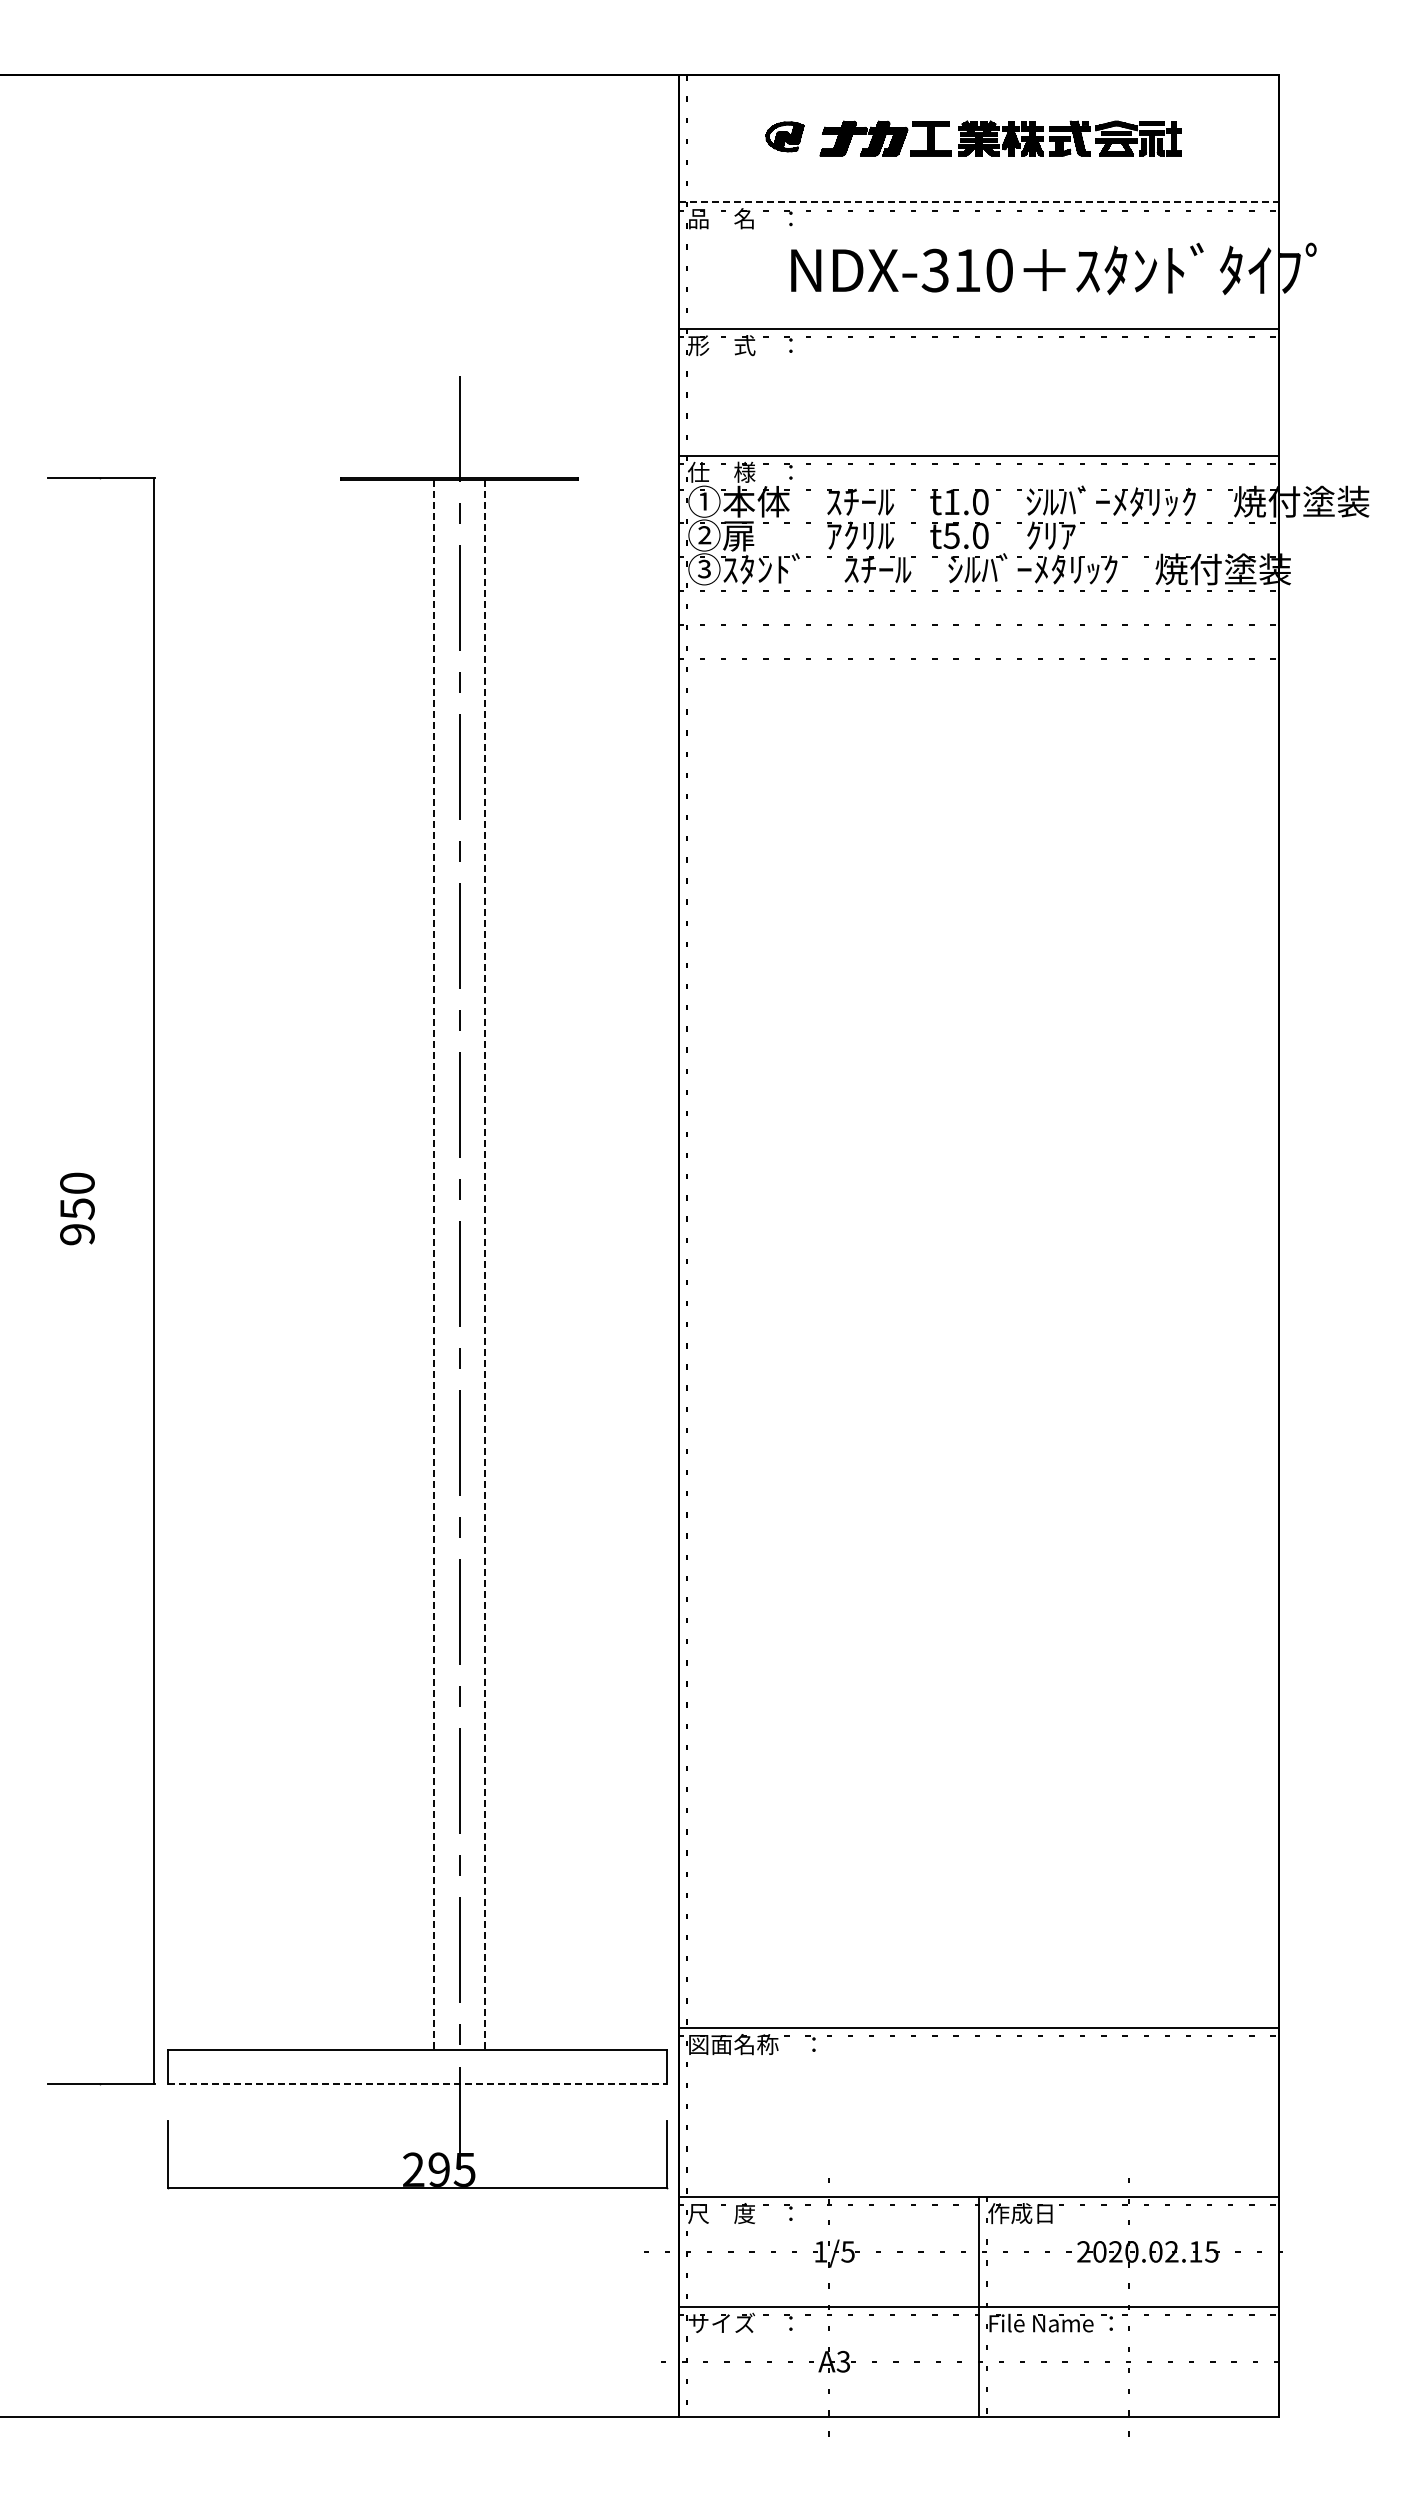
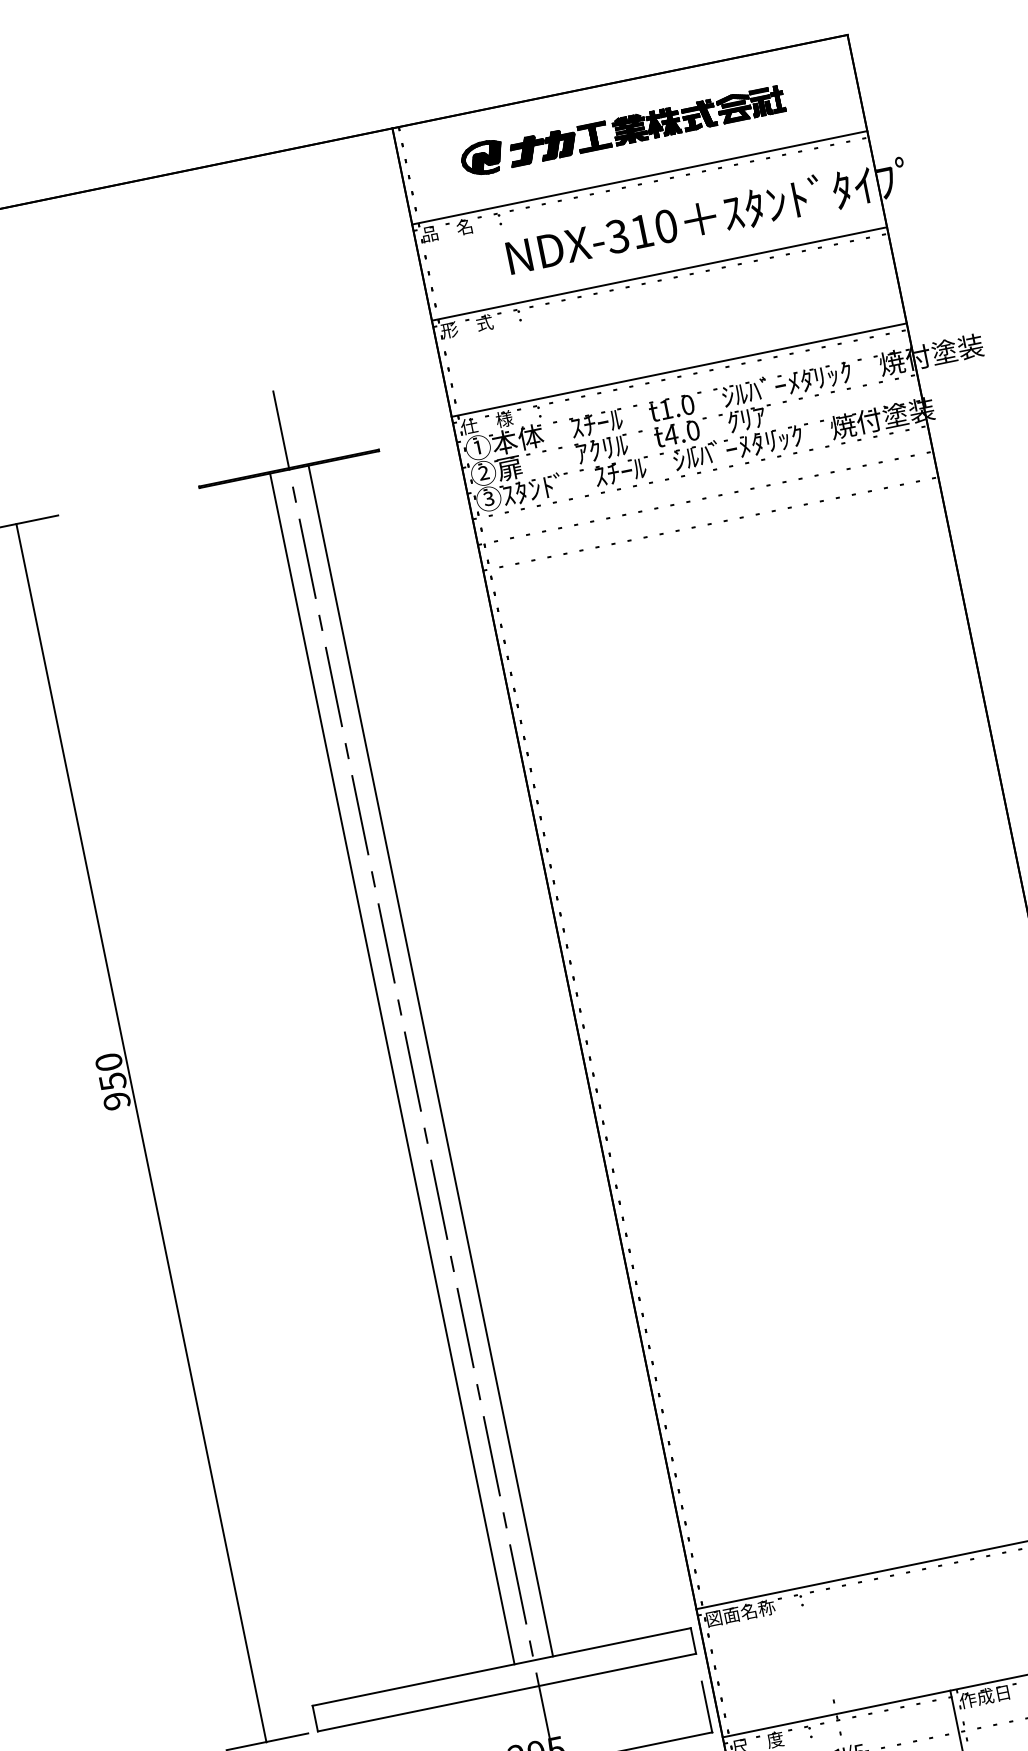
part: (784, 136) -> (482, 158), size x1.43
line: (979, 202) -> (640, 177), dashed -> solid
text: (951, 536) -> (671, 435), t5.0 -> t4.0
line: (434, 1265) -> (392, 1068), dashed -> solid
line: (484, 1265) -> (430, 1061), dashed -> solid
line: (154, 1281) -> (141, 1133), moved
line: (417, 2084) -> (507, 1692), dashed -> solid

